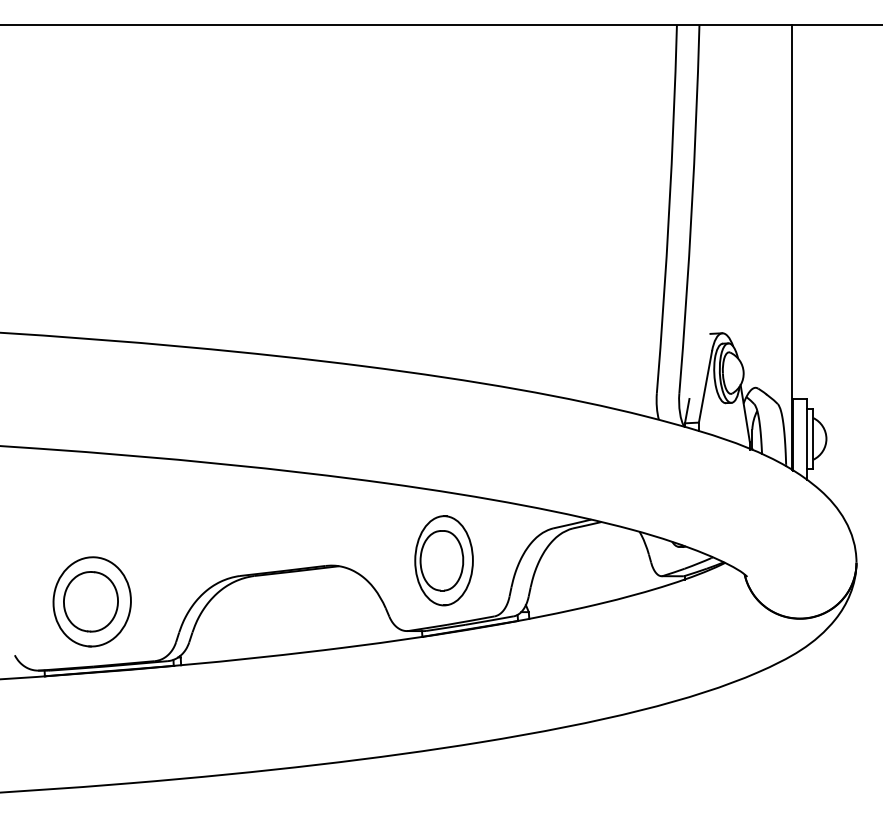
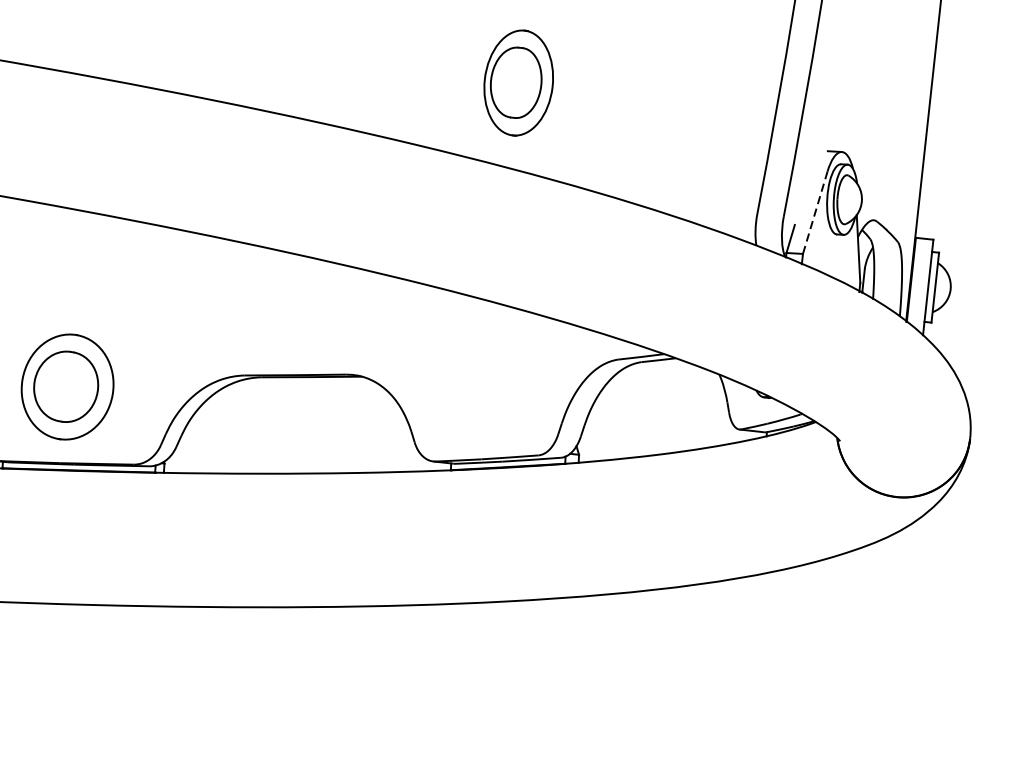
line: (705, 386) -> (815, 212), solid -> dashed
part: (443, 560) -> (518, 82), moved

